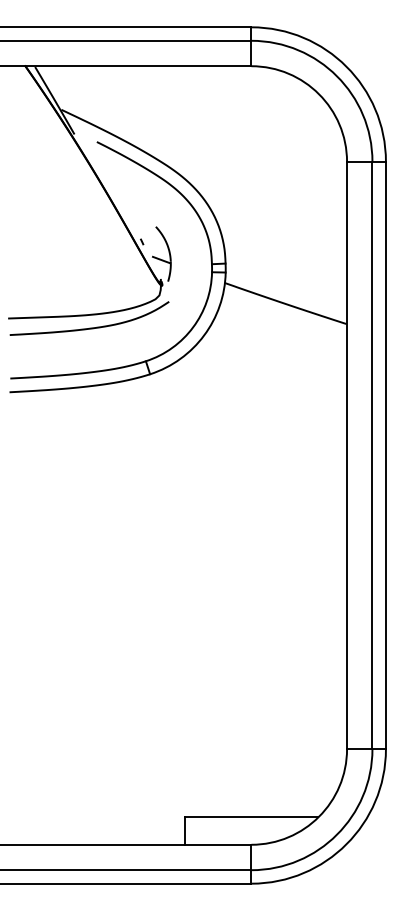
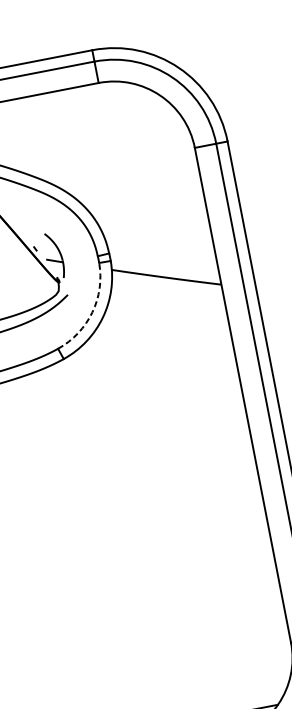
arc: (193, 327) -> (92, 312), solid -> dashed

